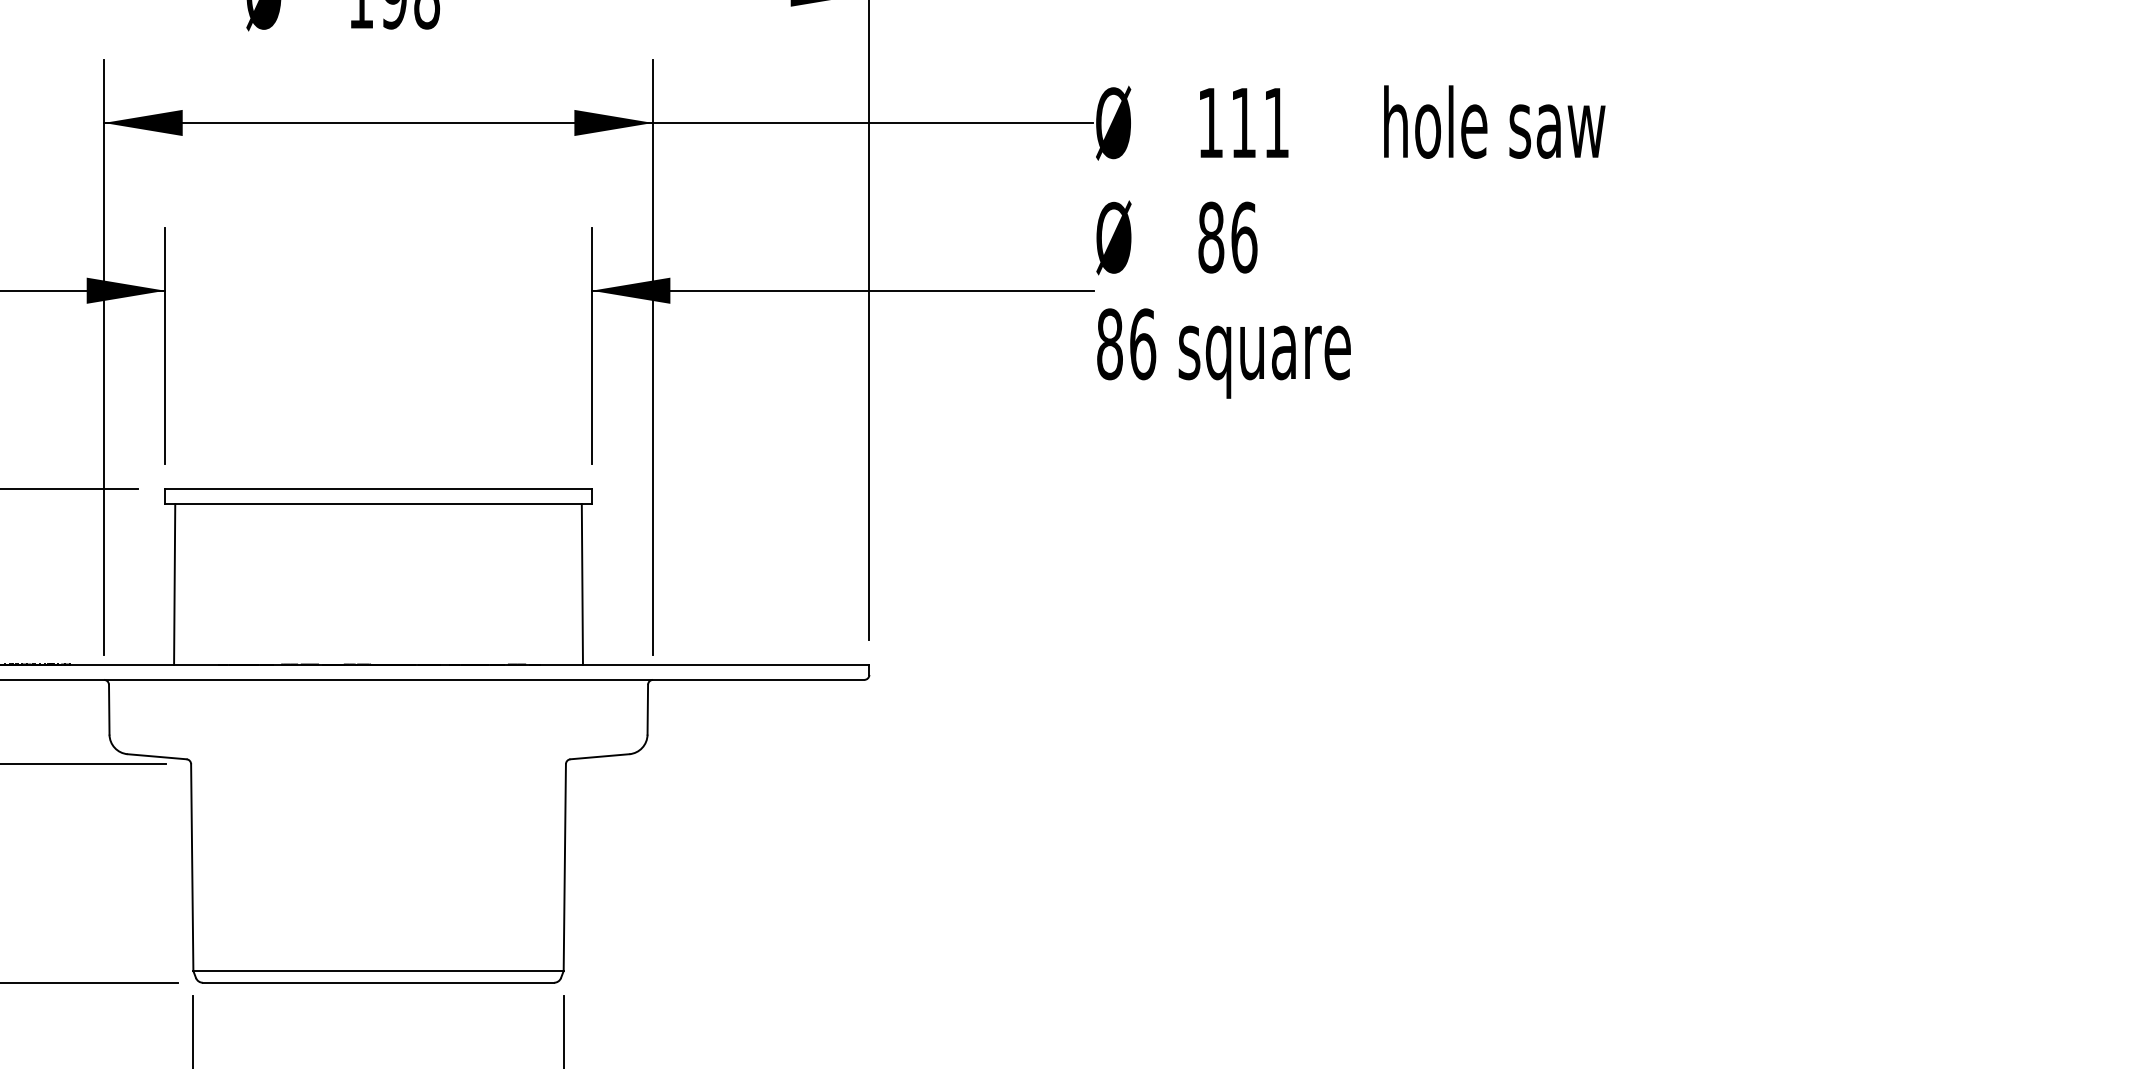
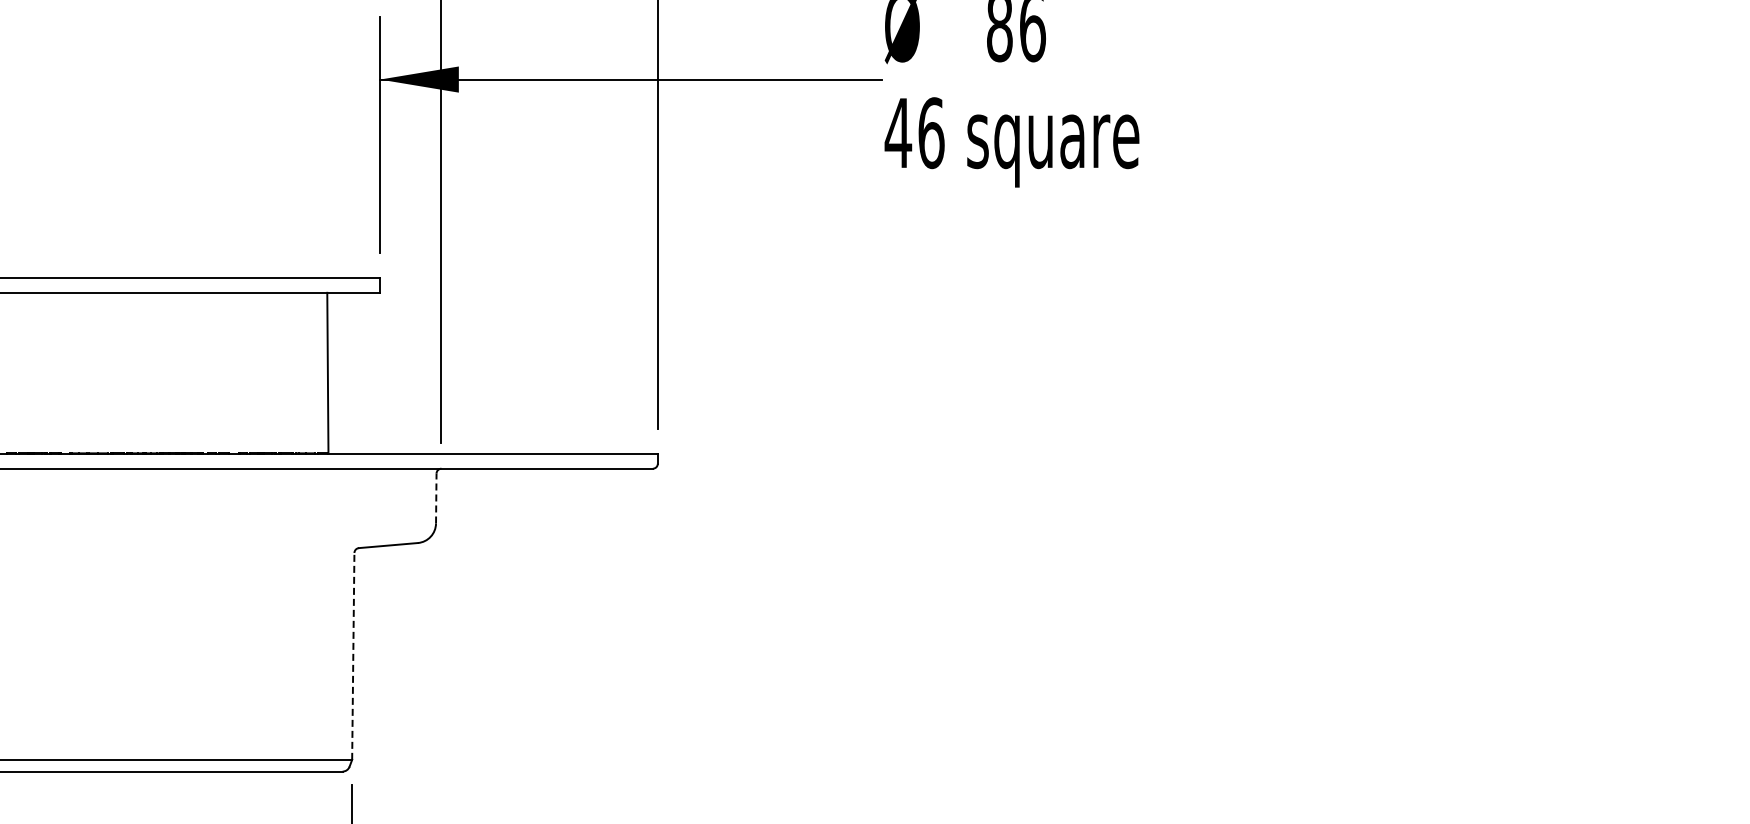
text: (1109, 344) -> (897, 133), 86 -> 46
line: (581, 584) -> (326, 373), moved
line: (647, 709) -> (435, 498), solid -> dashed
line: (564, 867) -> (352, 656), solid -> dashed

